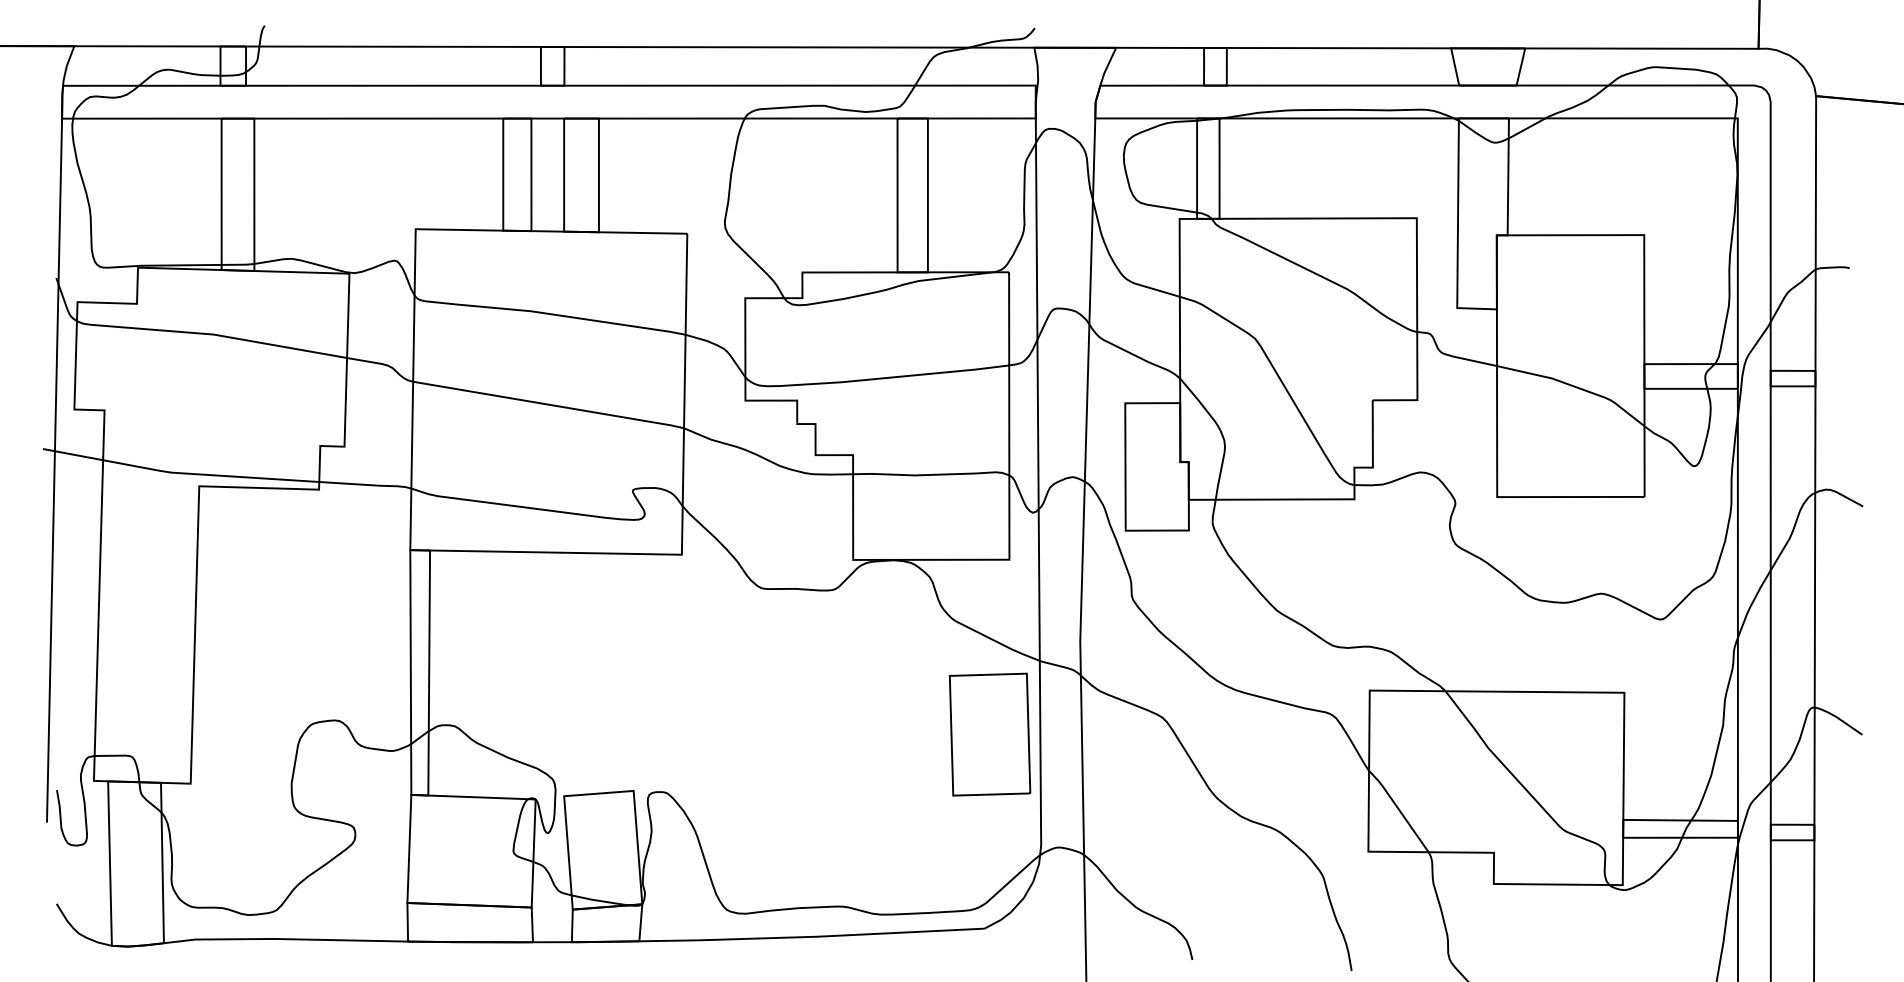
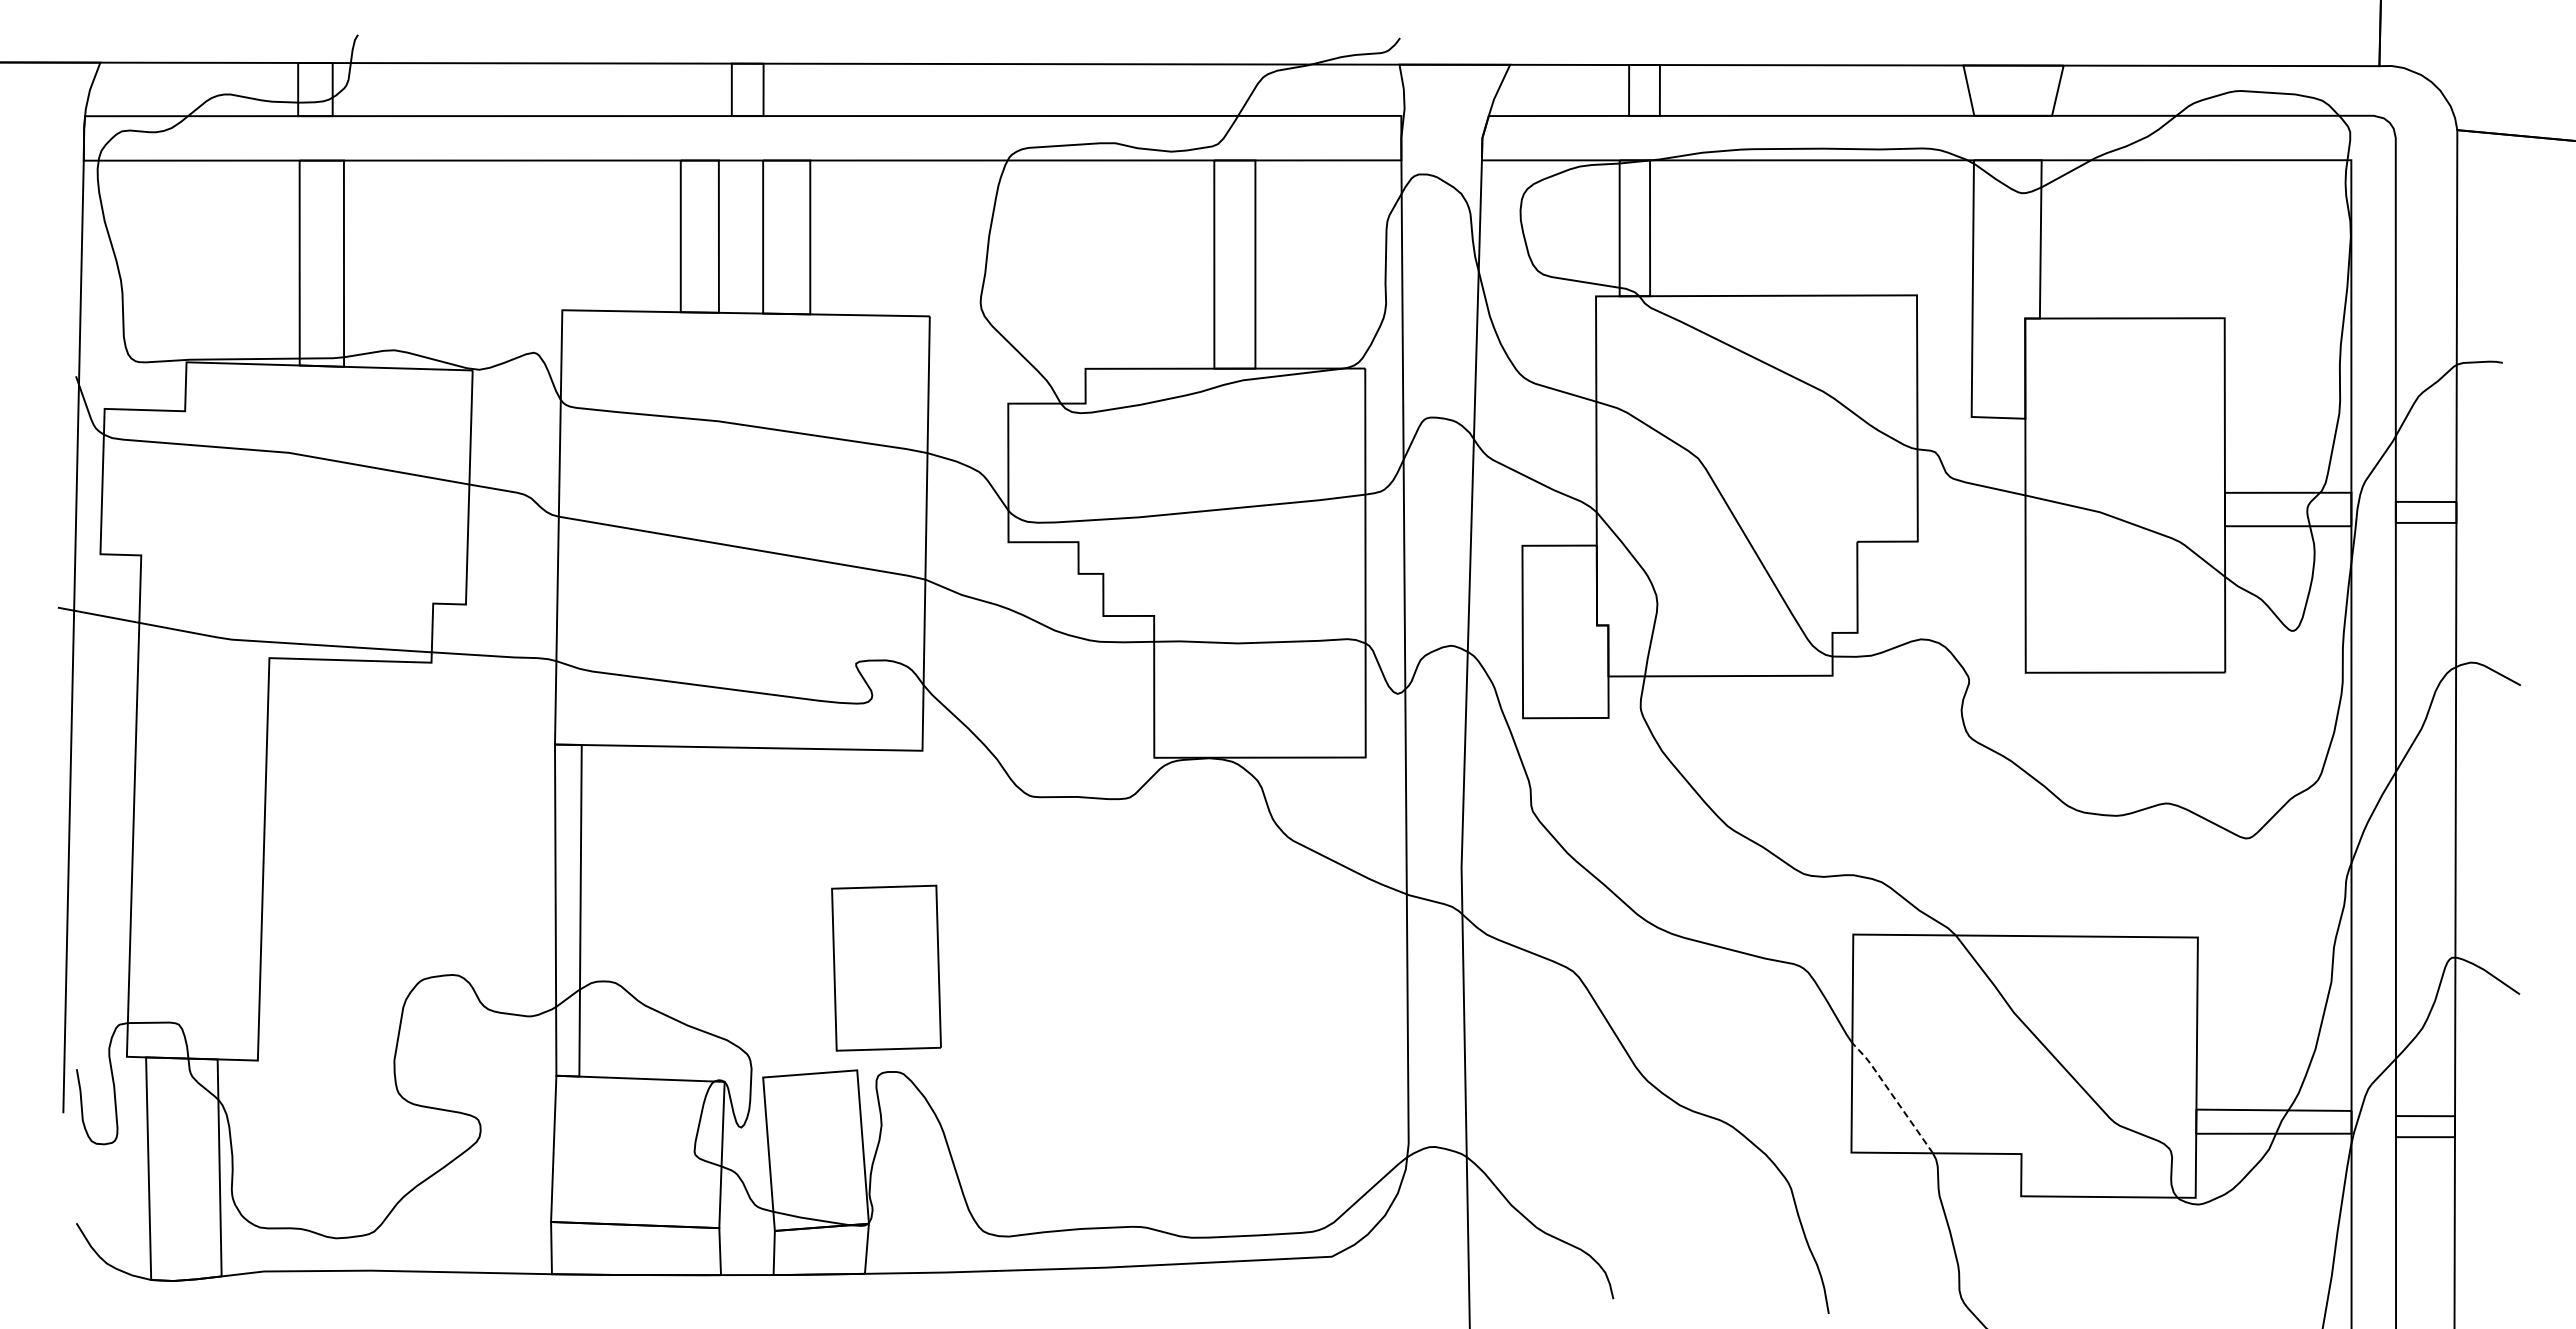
part: (990, 734) -> (886, 967), moved
line: (1399, 809) -> (1893, 1095), solid -> dashed

